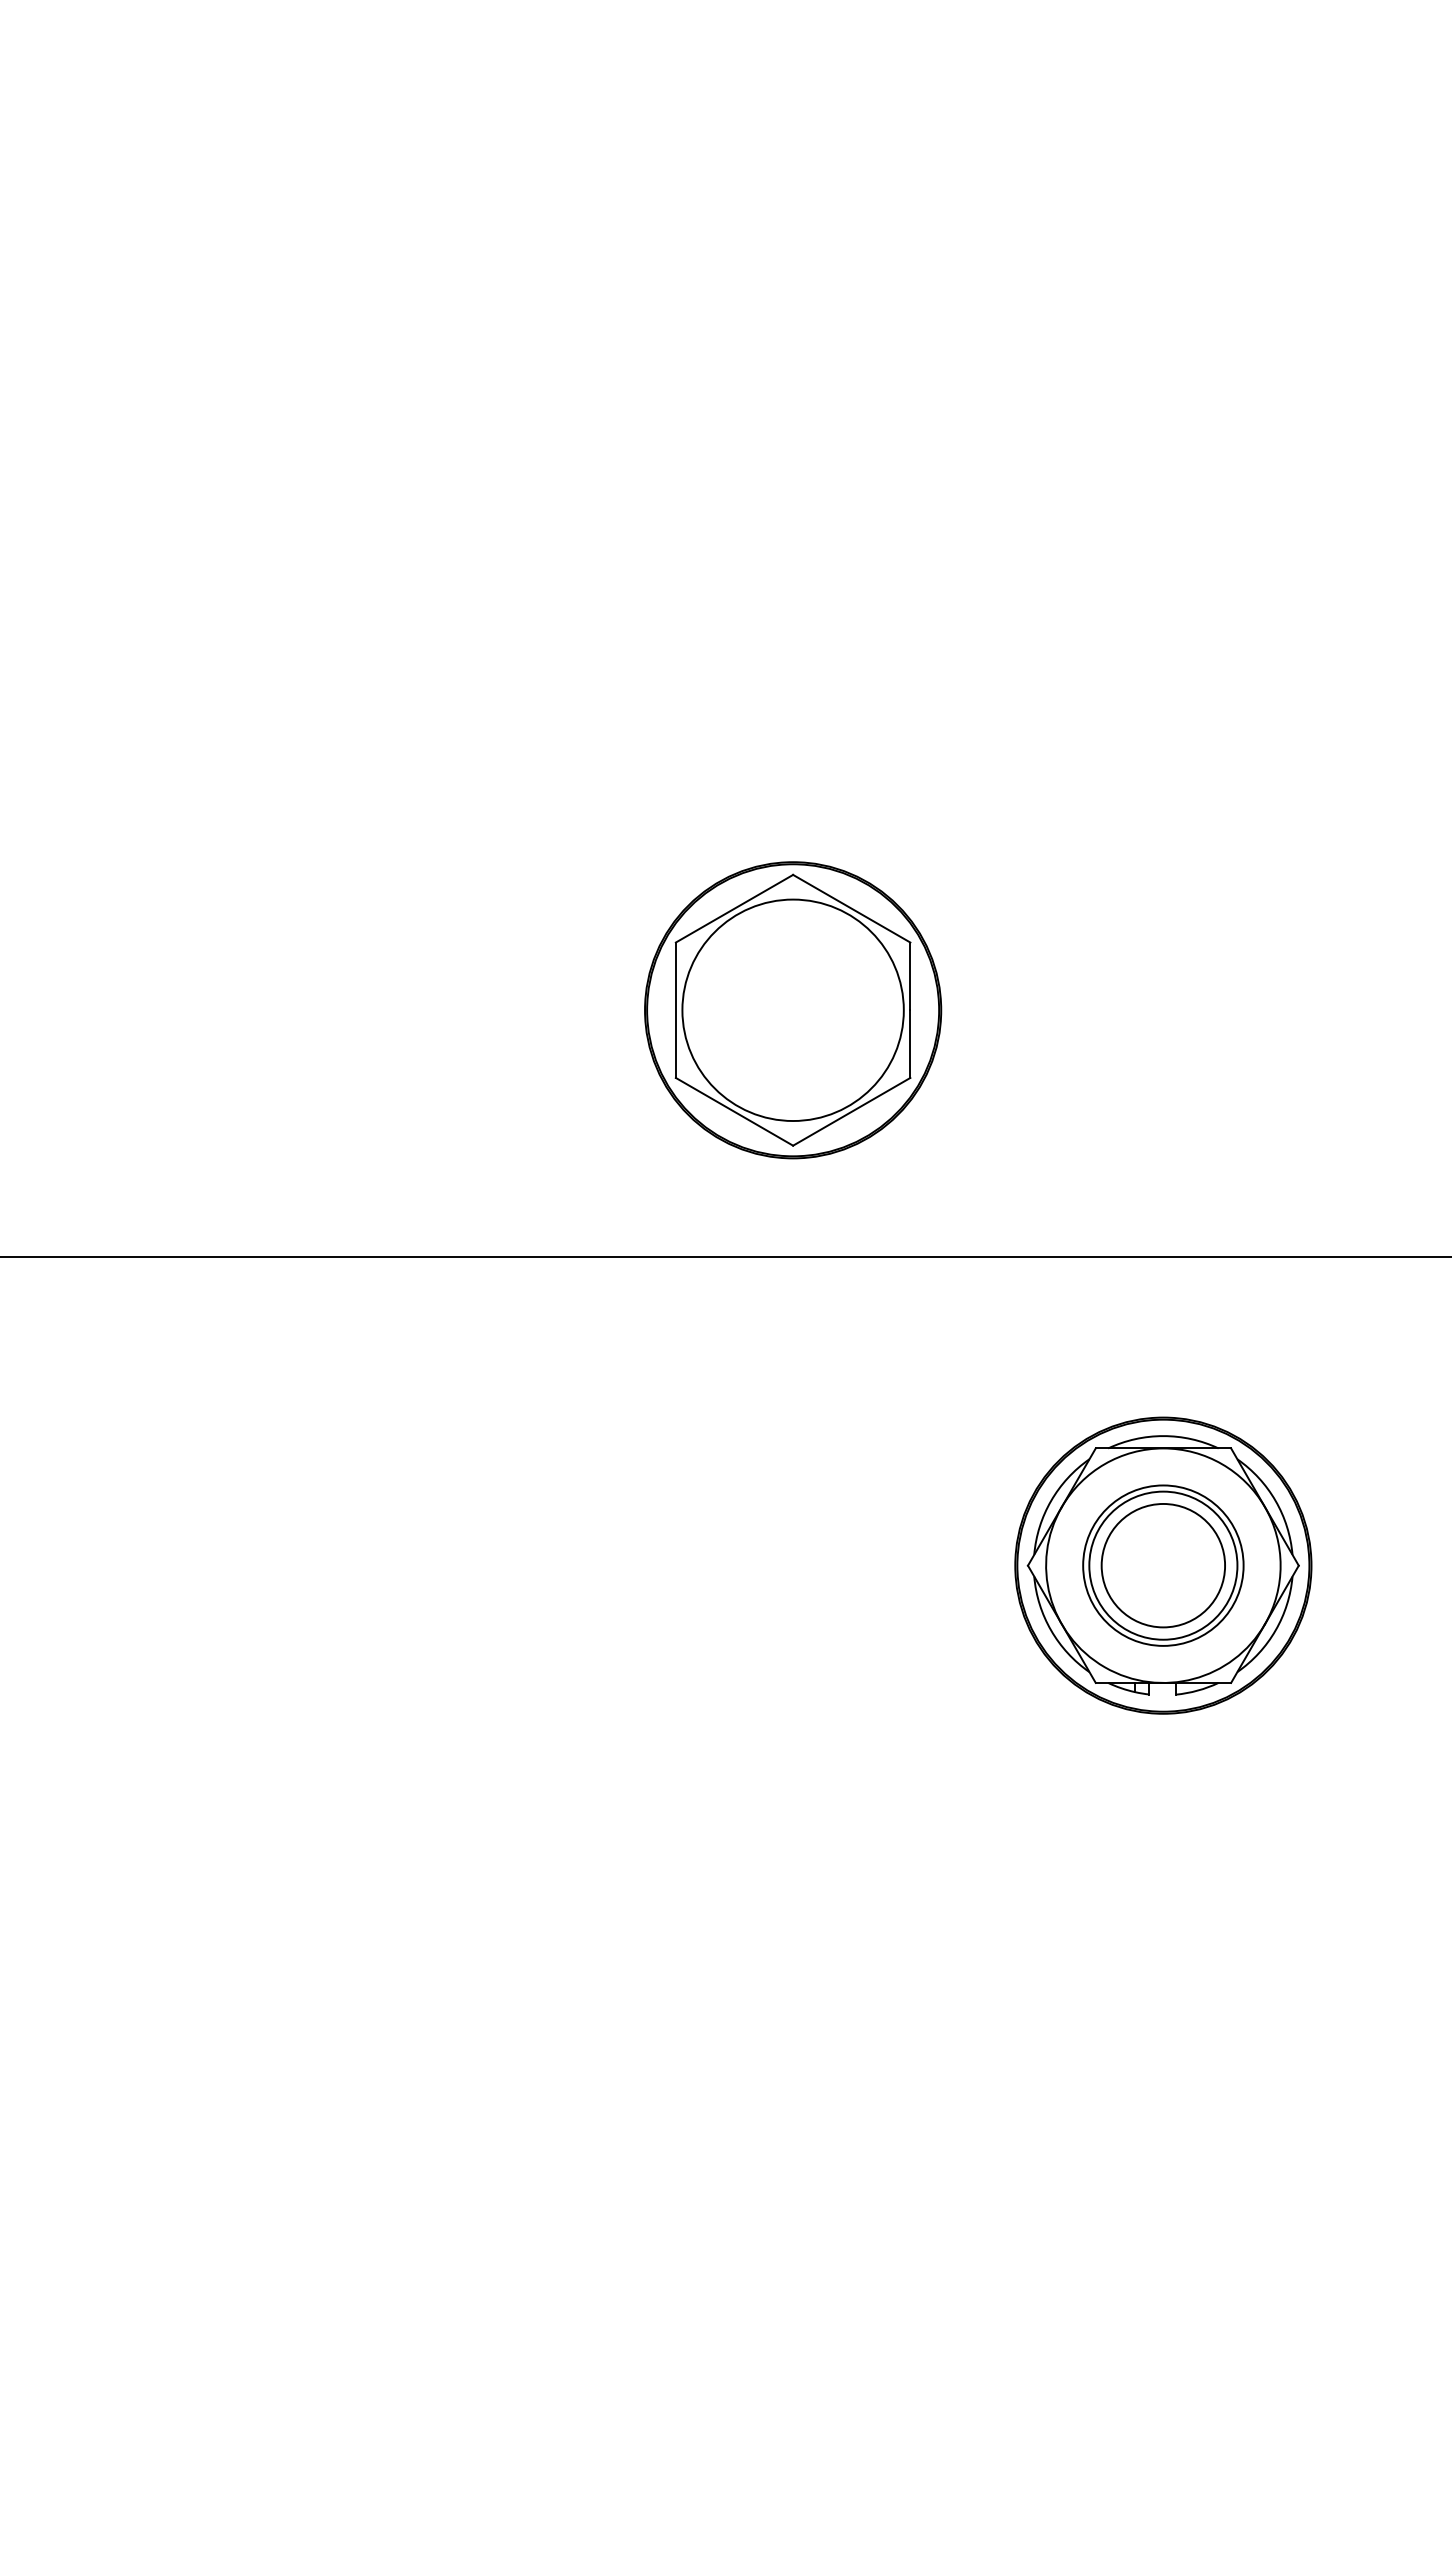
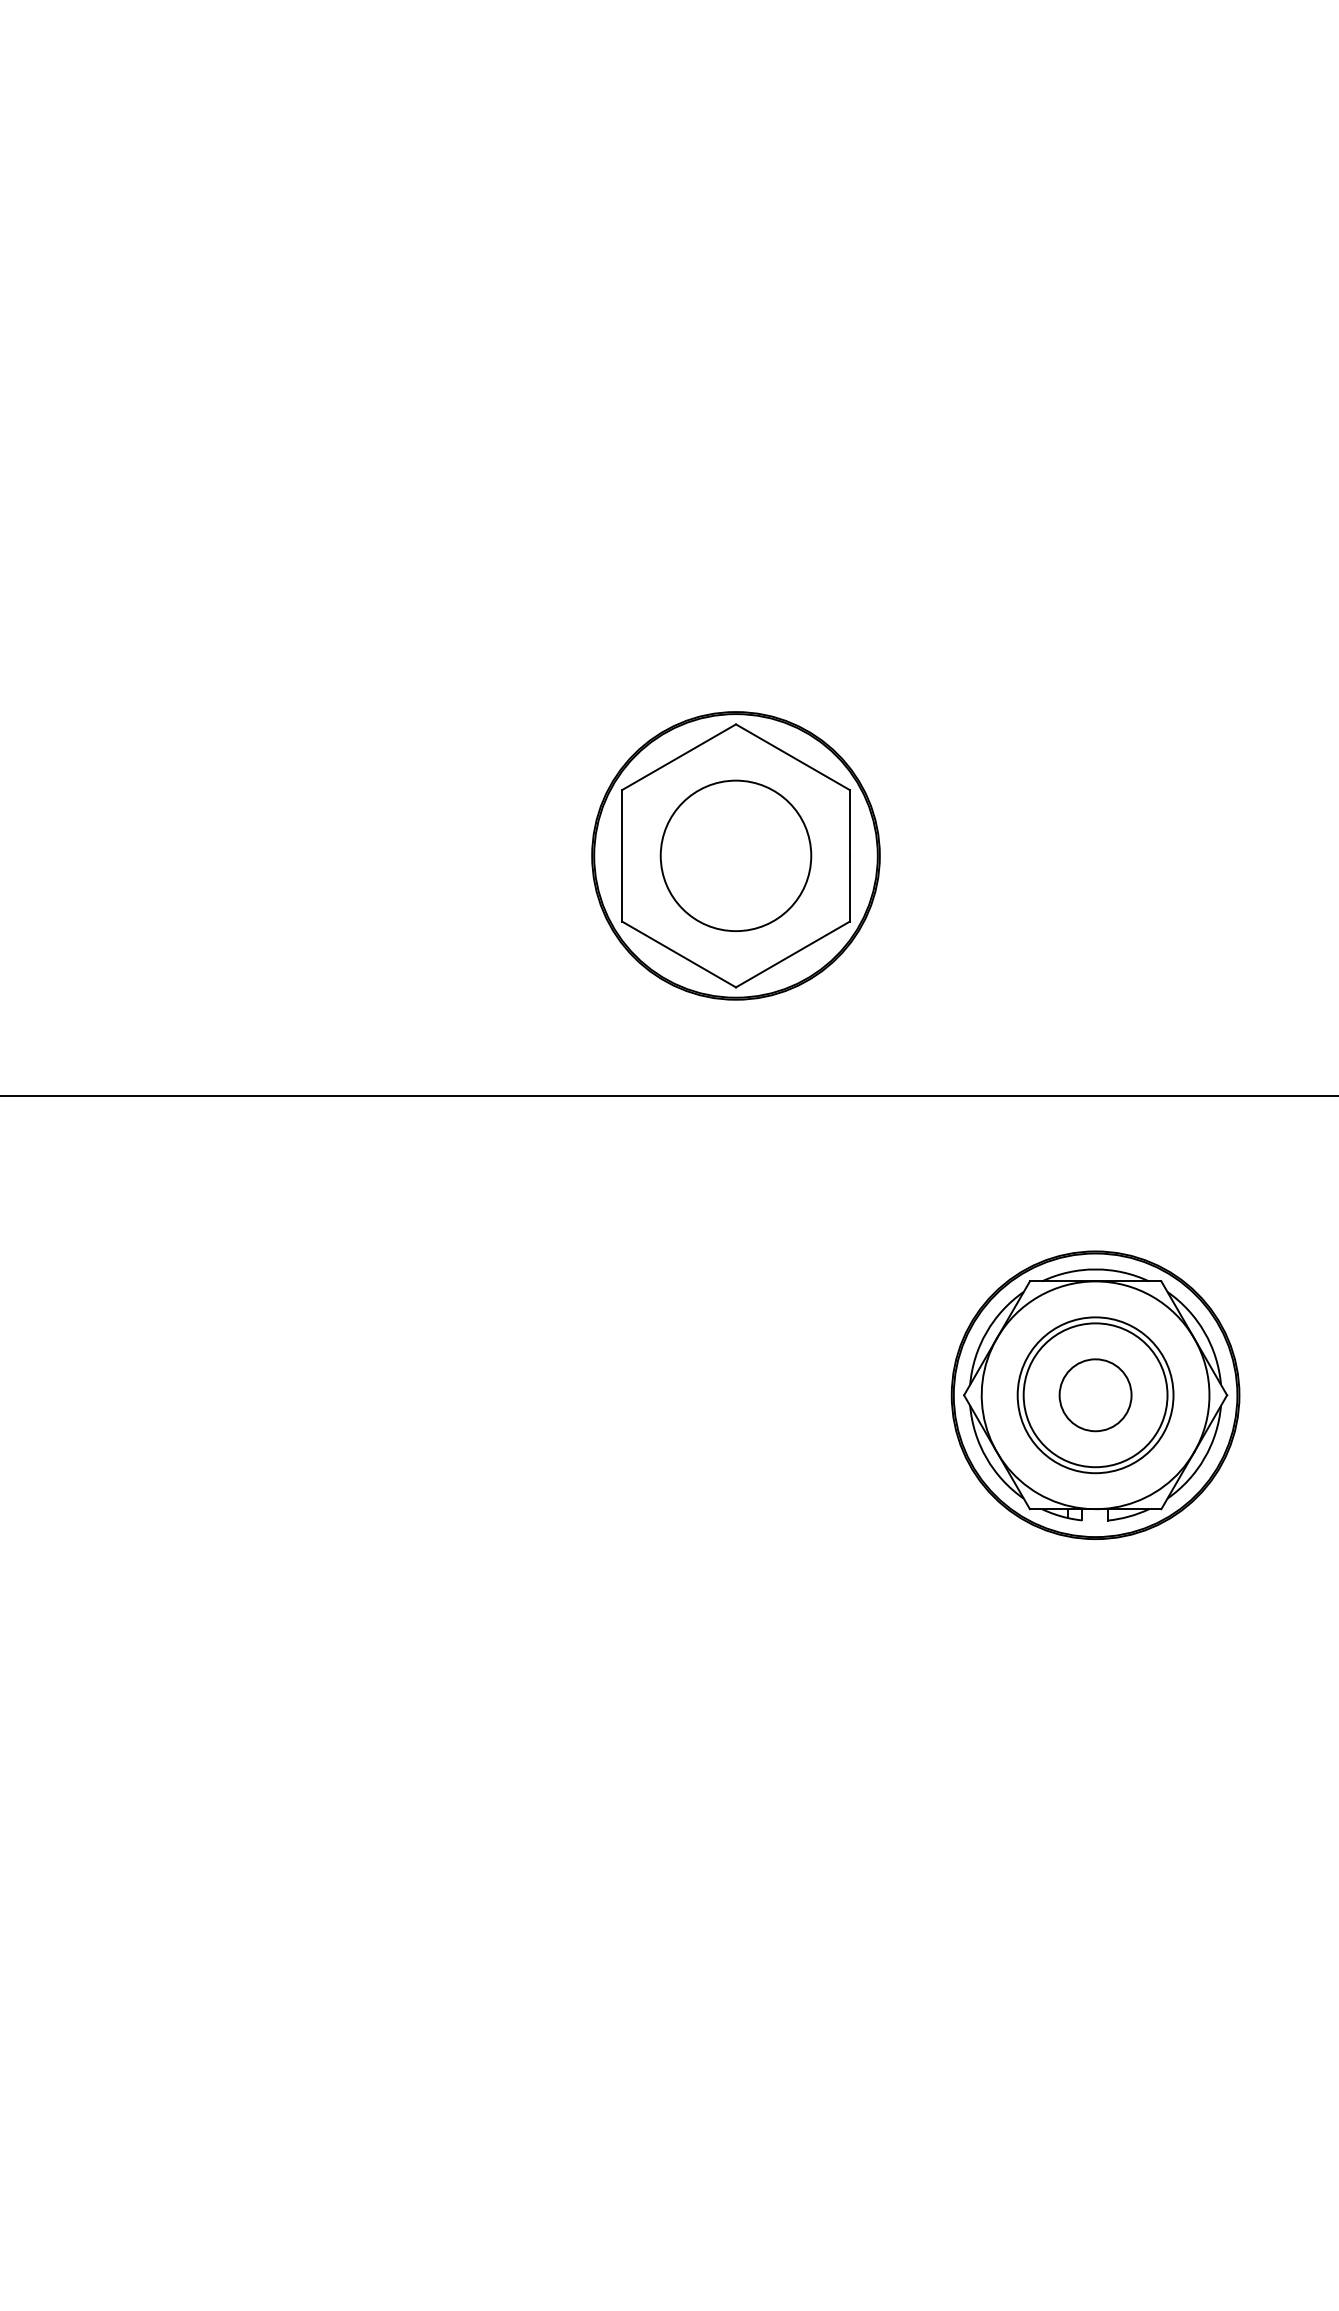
circle: (792, 1010) -> (735, 856), size x0.7
circle: (1163, 1565) -> (1095, 1395), size x0.6

